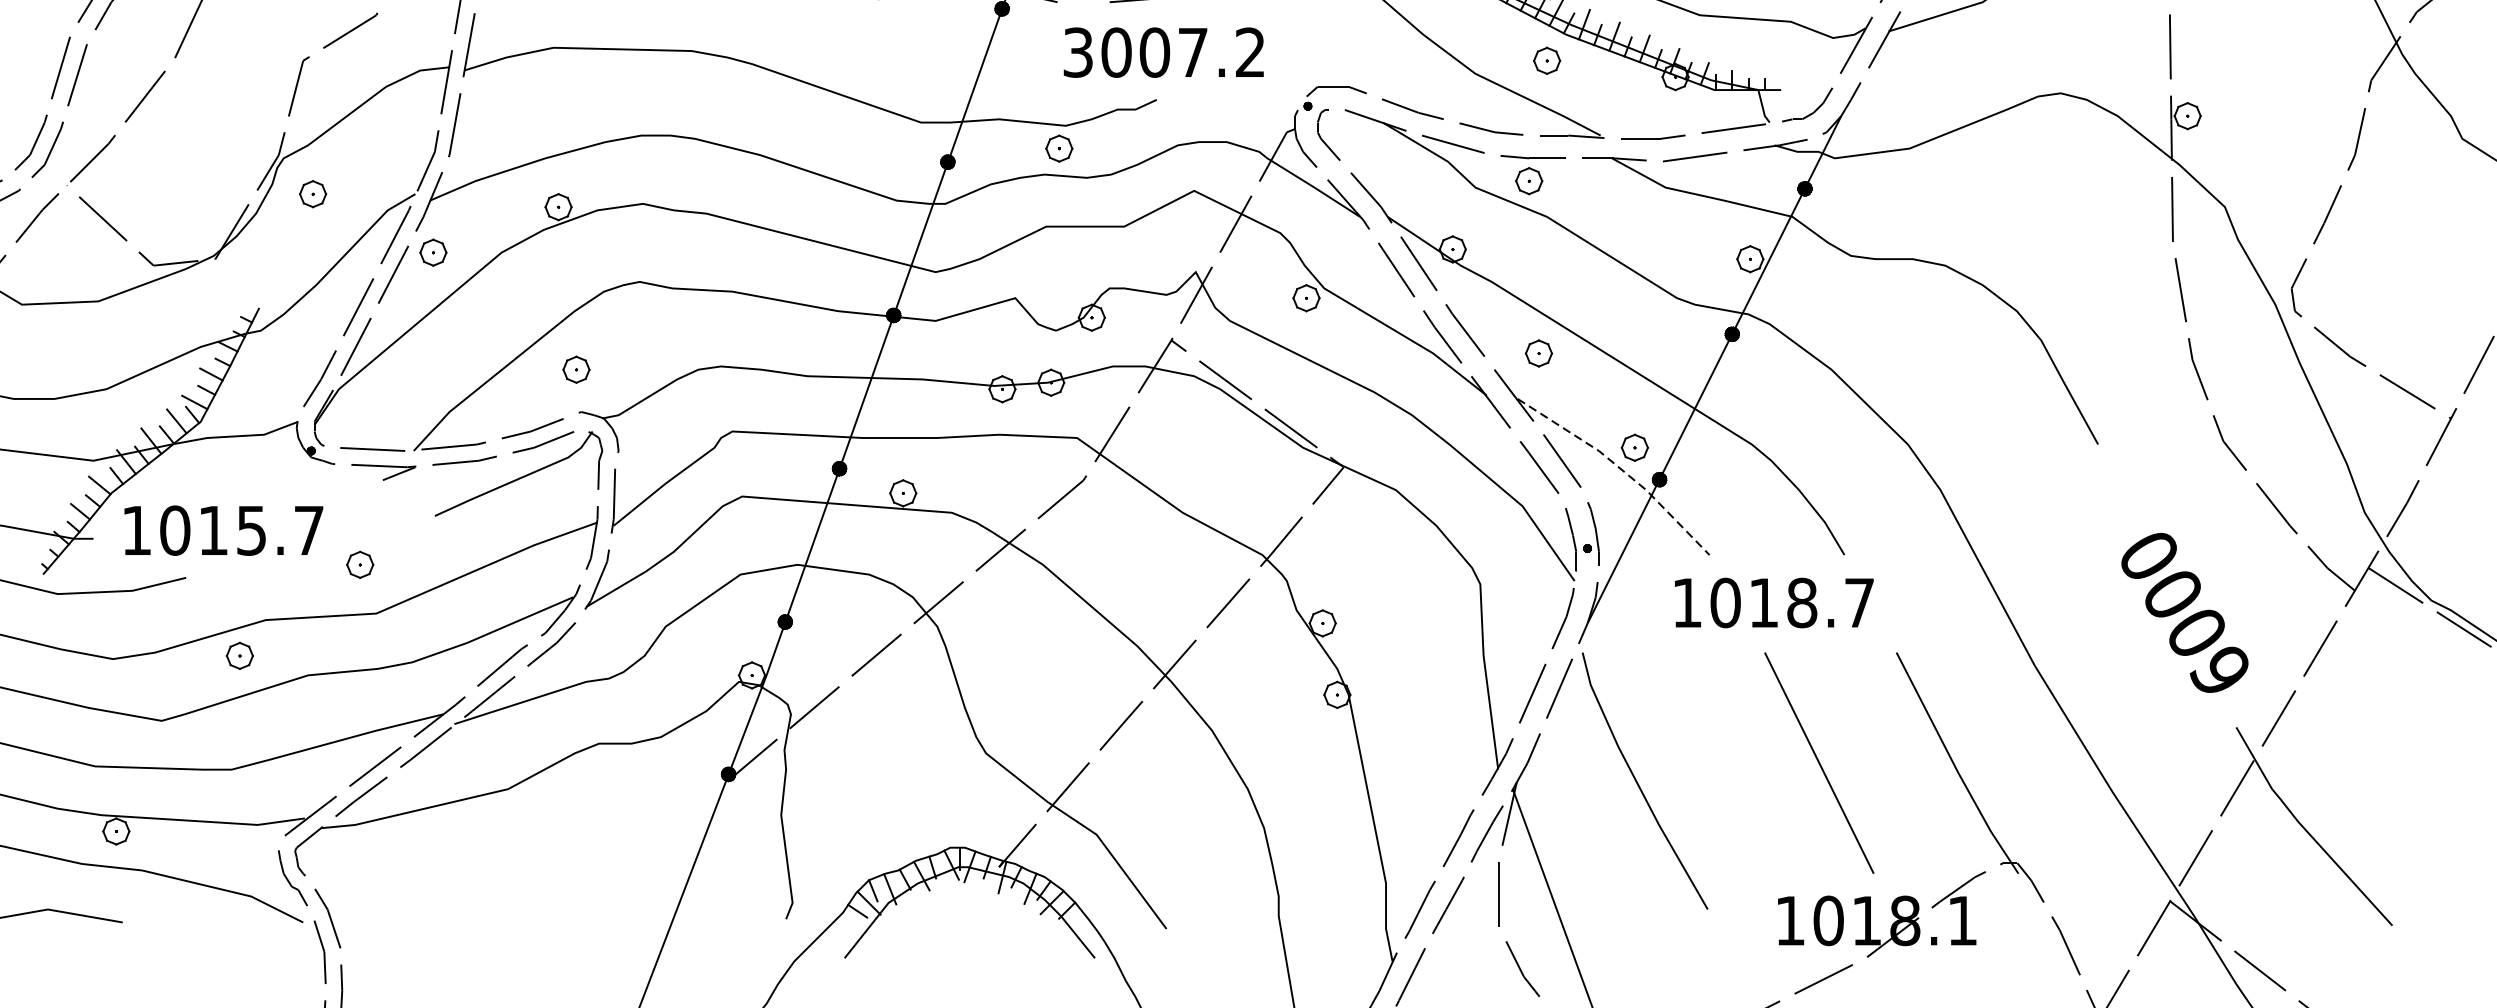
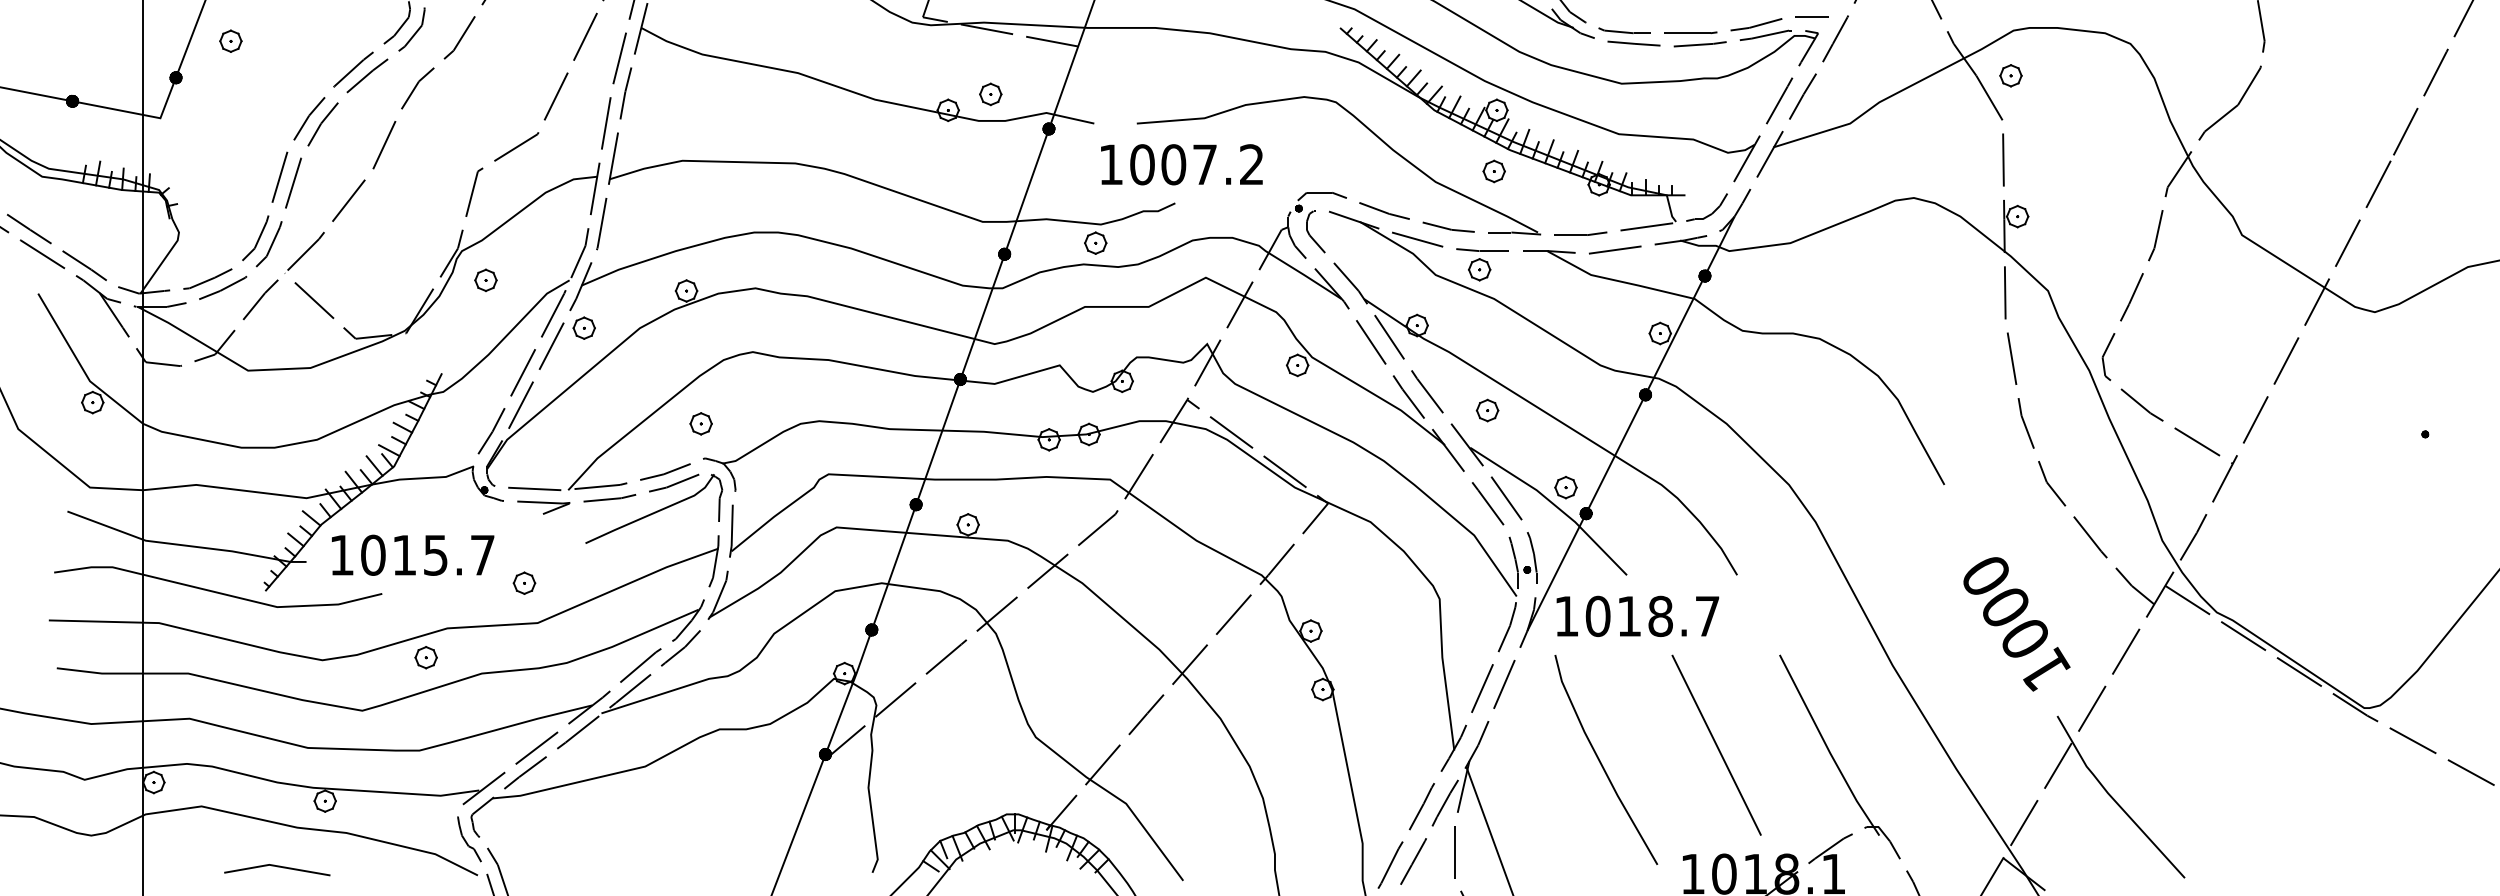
text: (1077, 52) -> (1110, 164), 3007.2 -> 1007.2
line: (1620, 469) -> (1554, 505), dashed -> solid
text: (1773, 601) -> (1637, 615), moved
text: (2220, 669) -> (2044, 668), 6000 -> 1000
line: (1639, 784) -> (1601, 762), moved

